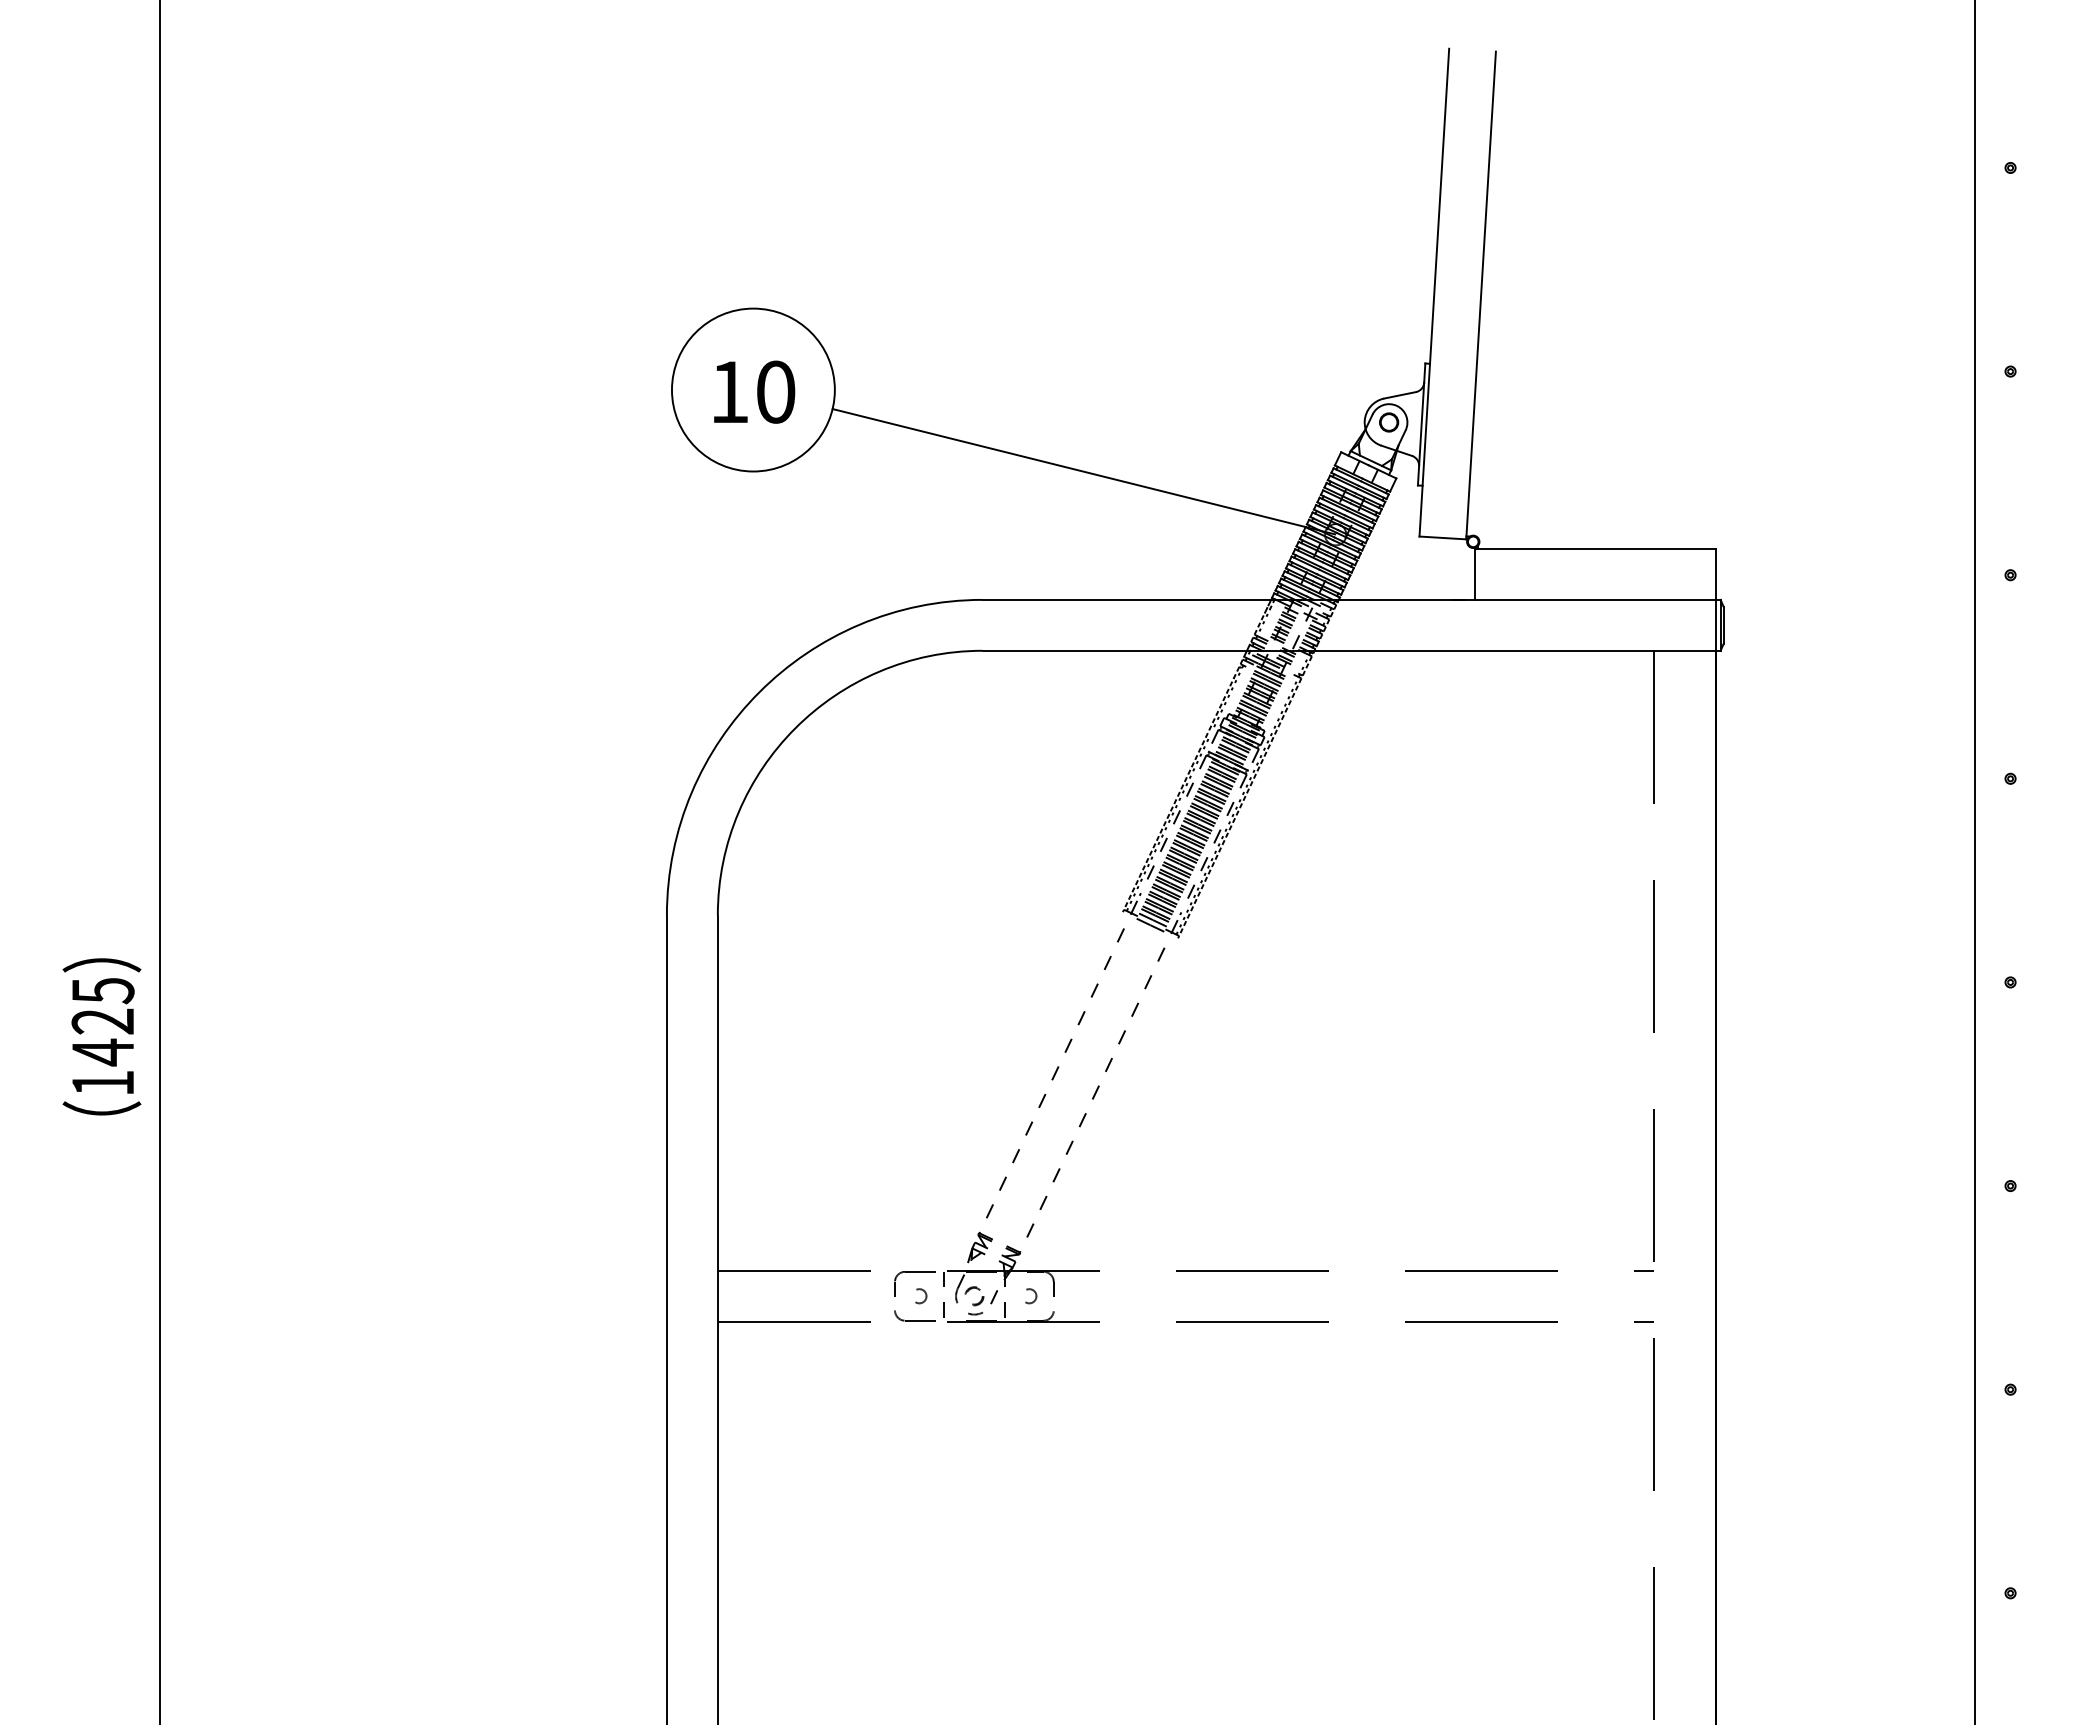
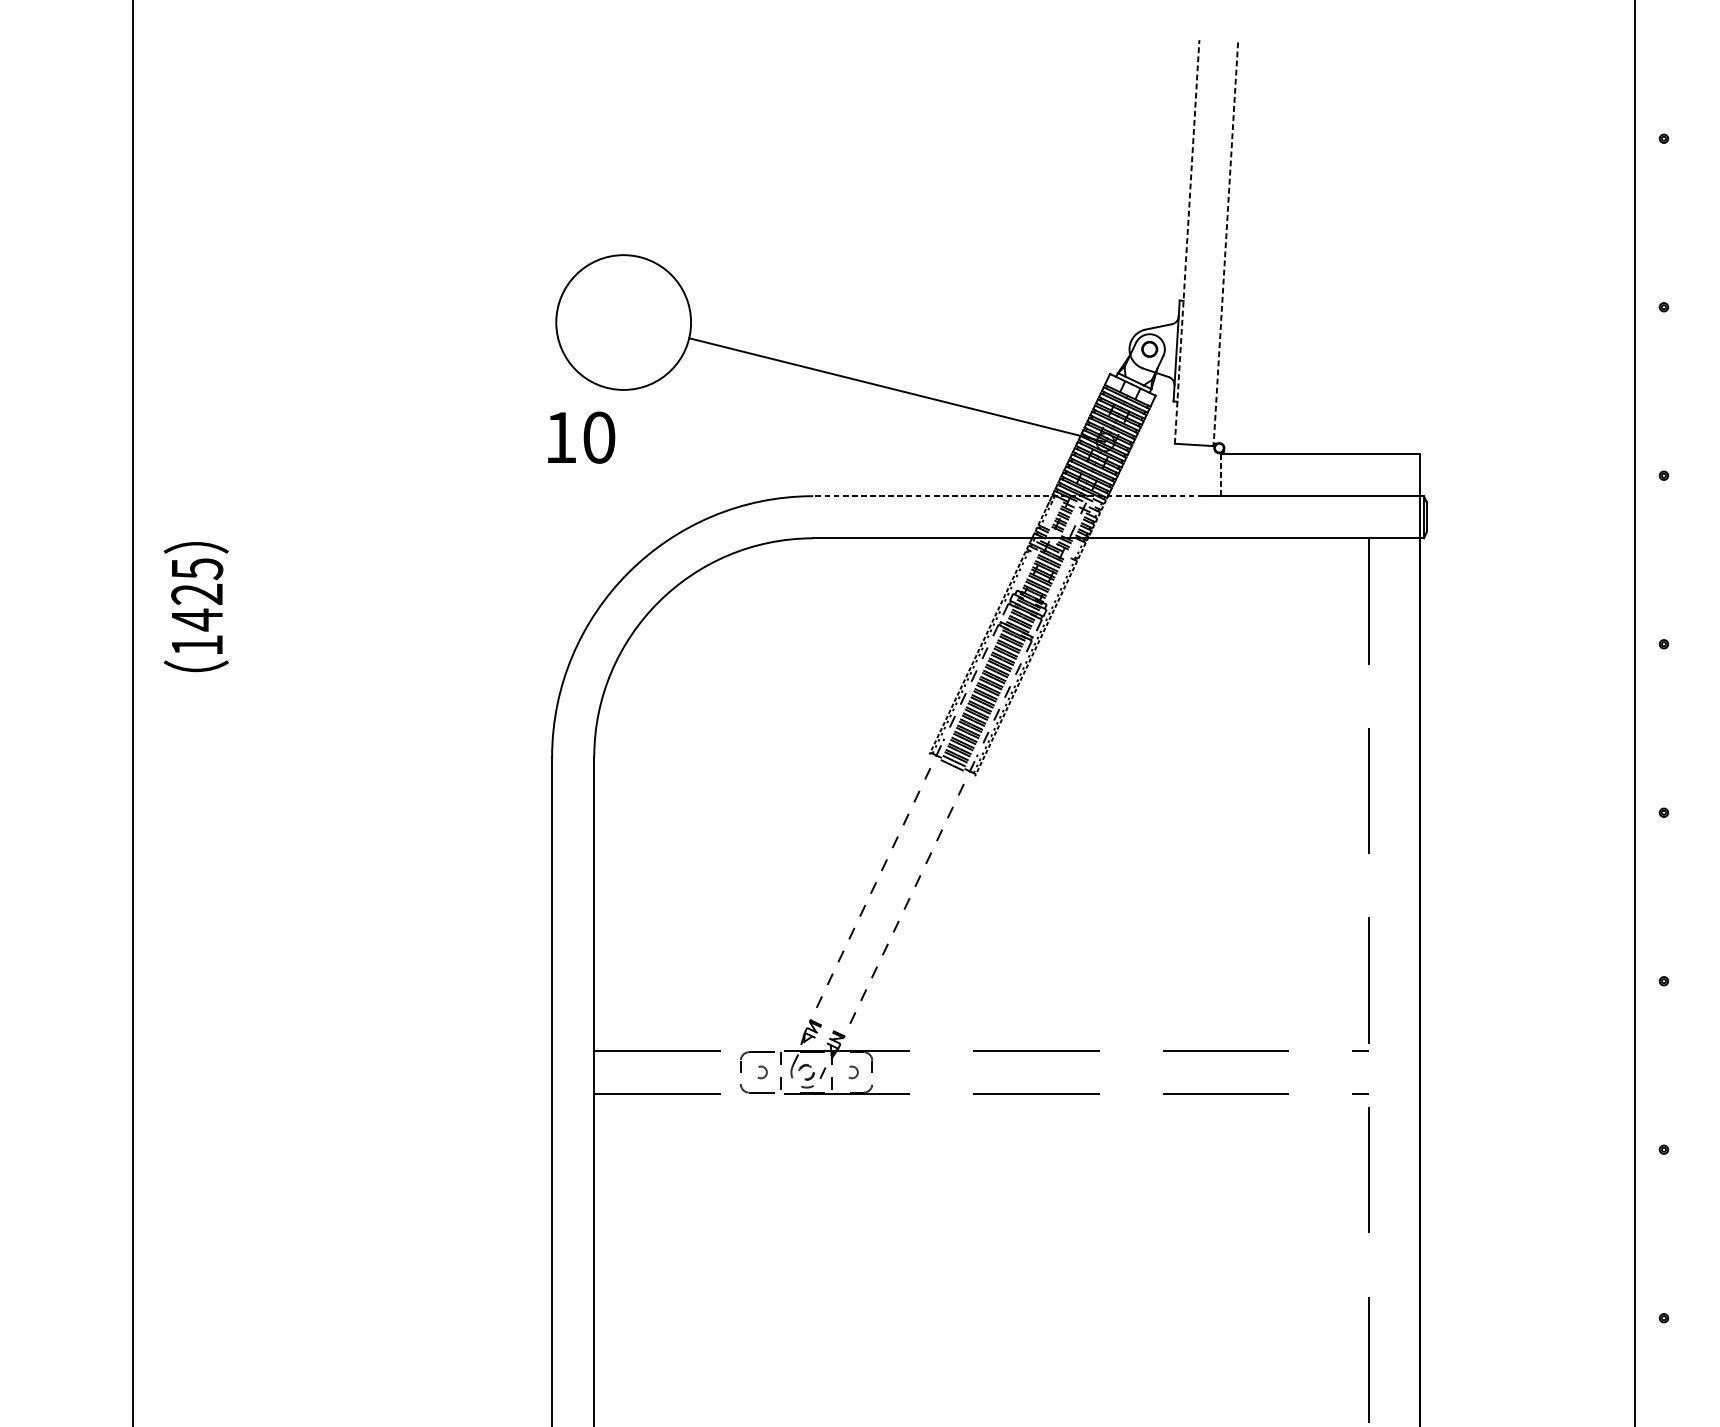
line: (1434, 292) -> (1187, 241), solid -> dashed
line: (1481, 295) -> (1226, 244), solid -> dashed
text: (754, 391) -> (581, 437), moved
line: (1475, 574) -> (1221, 475), solid -> dashed
line: (1223, 599) -> (1012, 495), solid -> dashed
text: (101, 1036) -> (195, 606), moved

